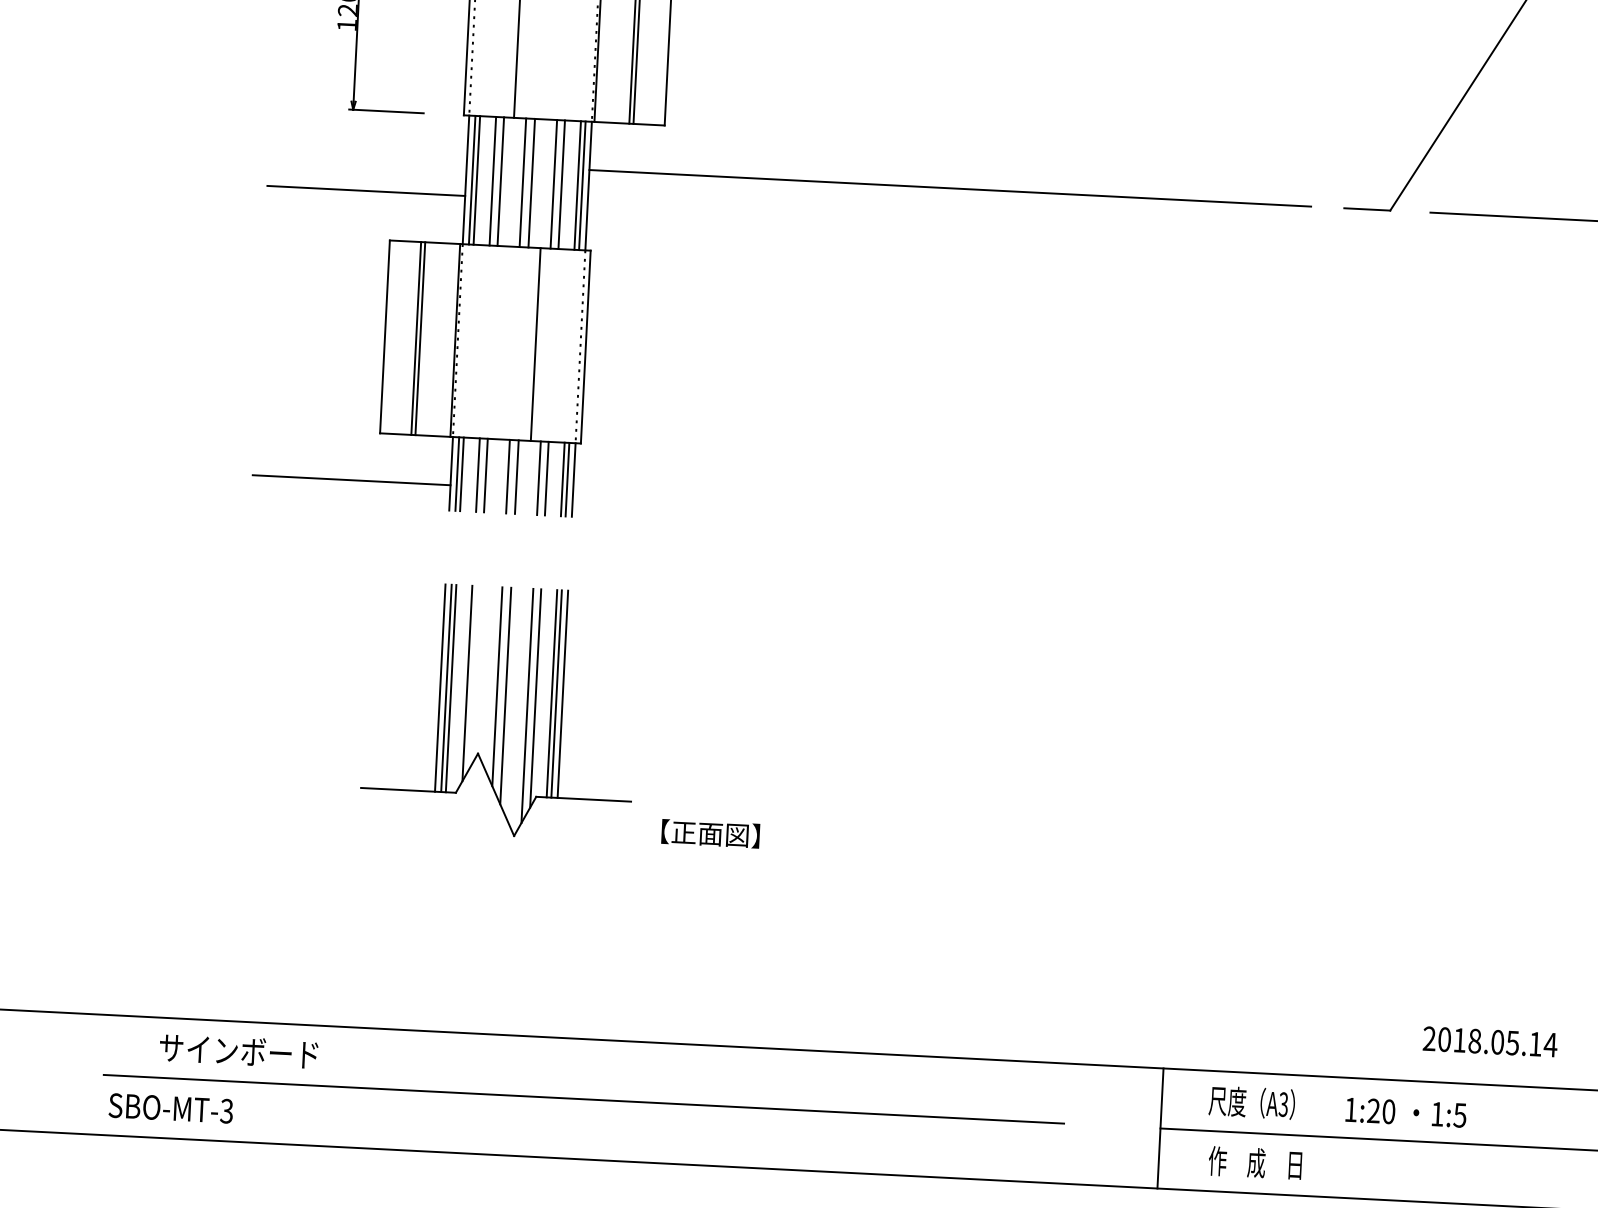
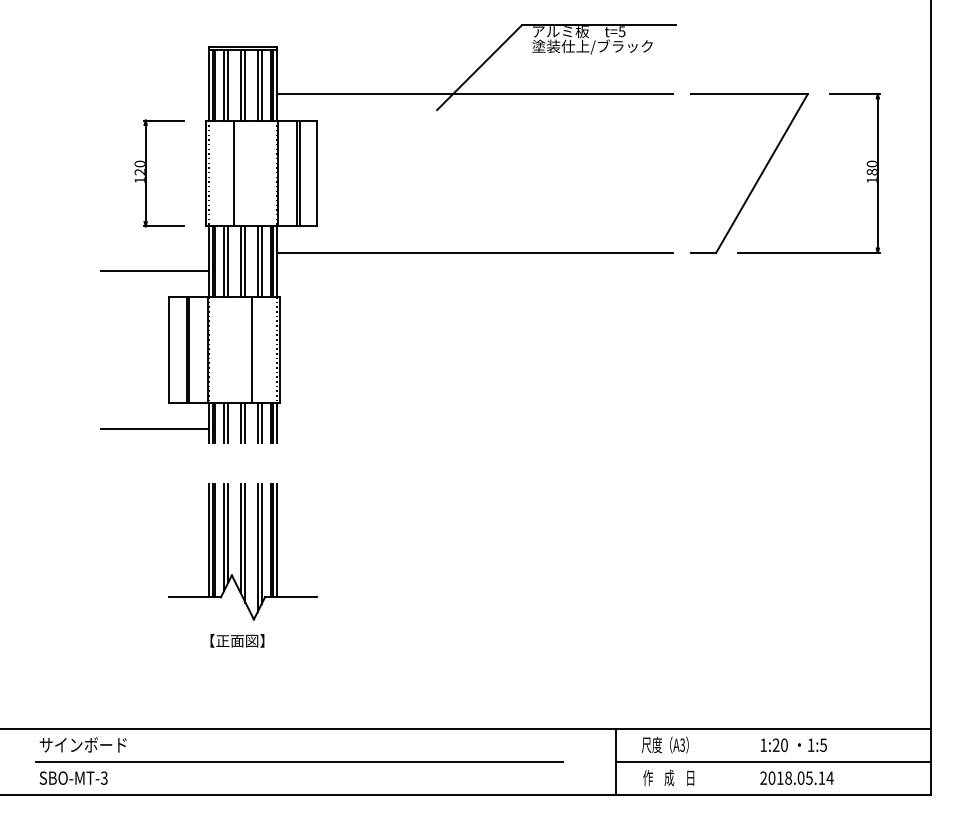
line: (475, 675) -> (228, 532), added
text: (710, 833) -> (237, 640), moved
text: (1489, 1040) -> (796, 777), moved
text: (237, 1050) -> (82, 744), moved
text: (1405, 1111) -> (793, 744), moved

